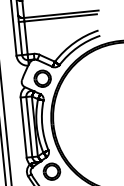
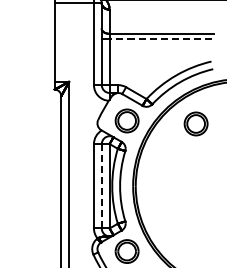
line: (60, 17) -> (160, 38), solid -> dashed
part: (91, 75) -> (195, 123), added
line: (29, 127) -> (101, 186), solid -> dashed

